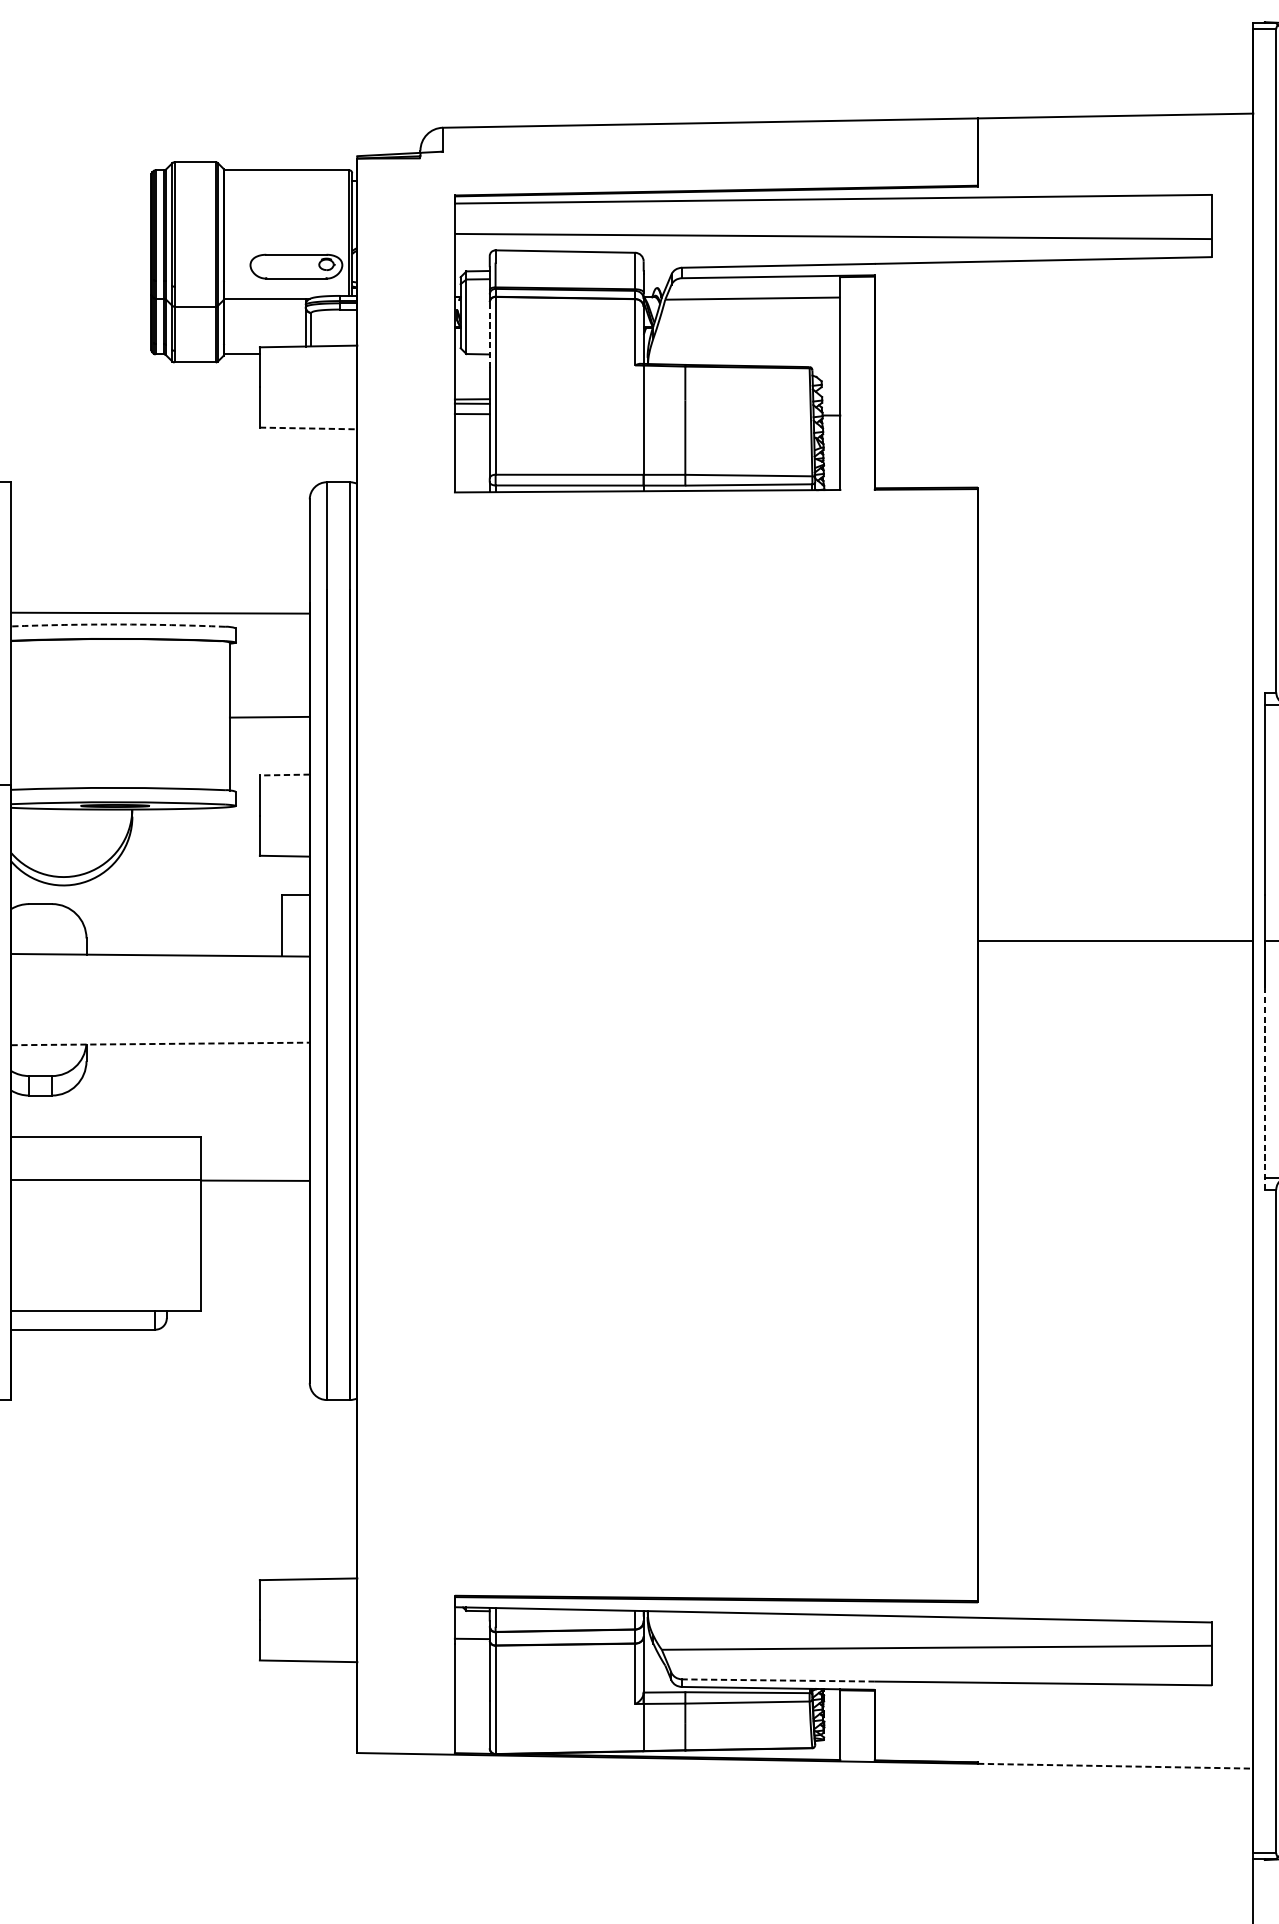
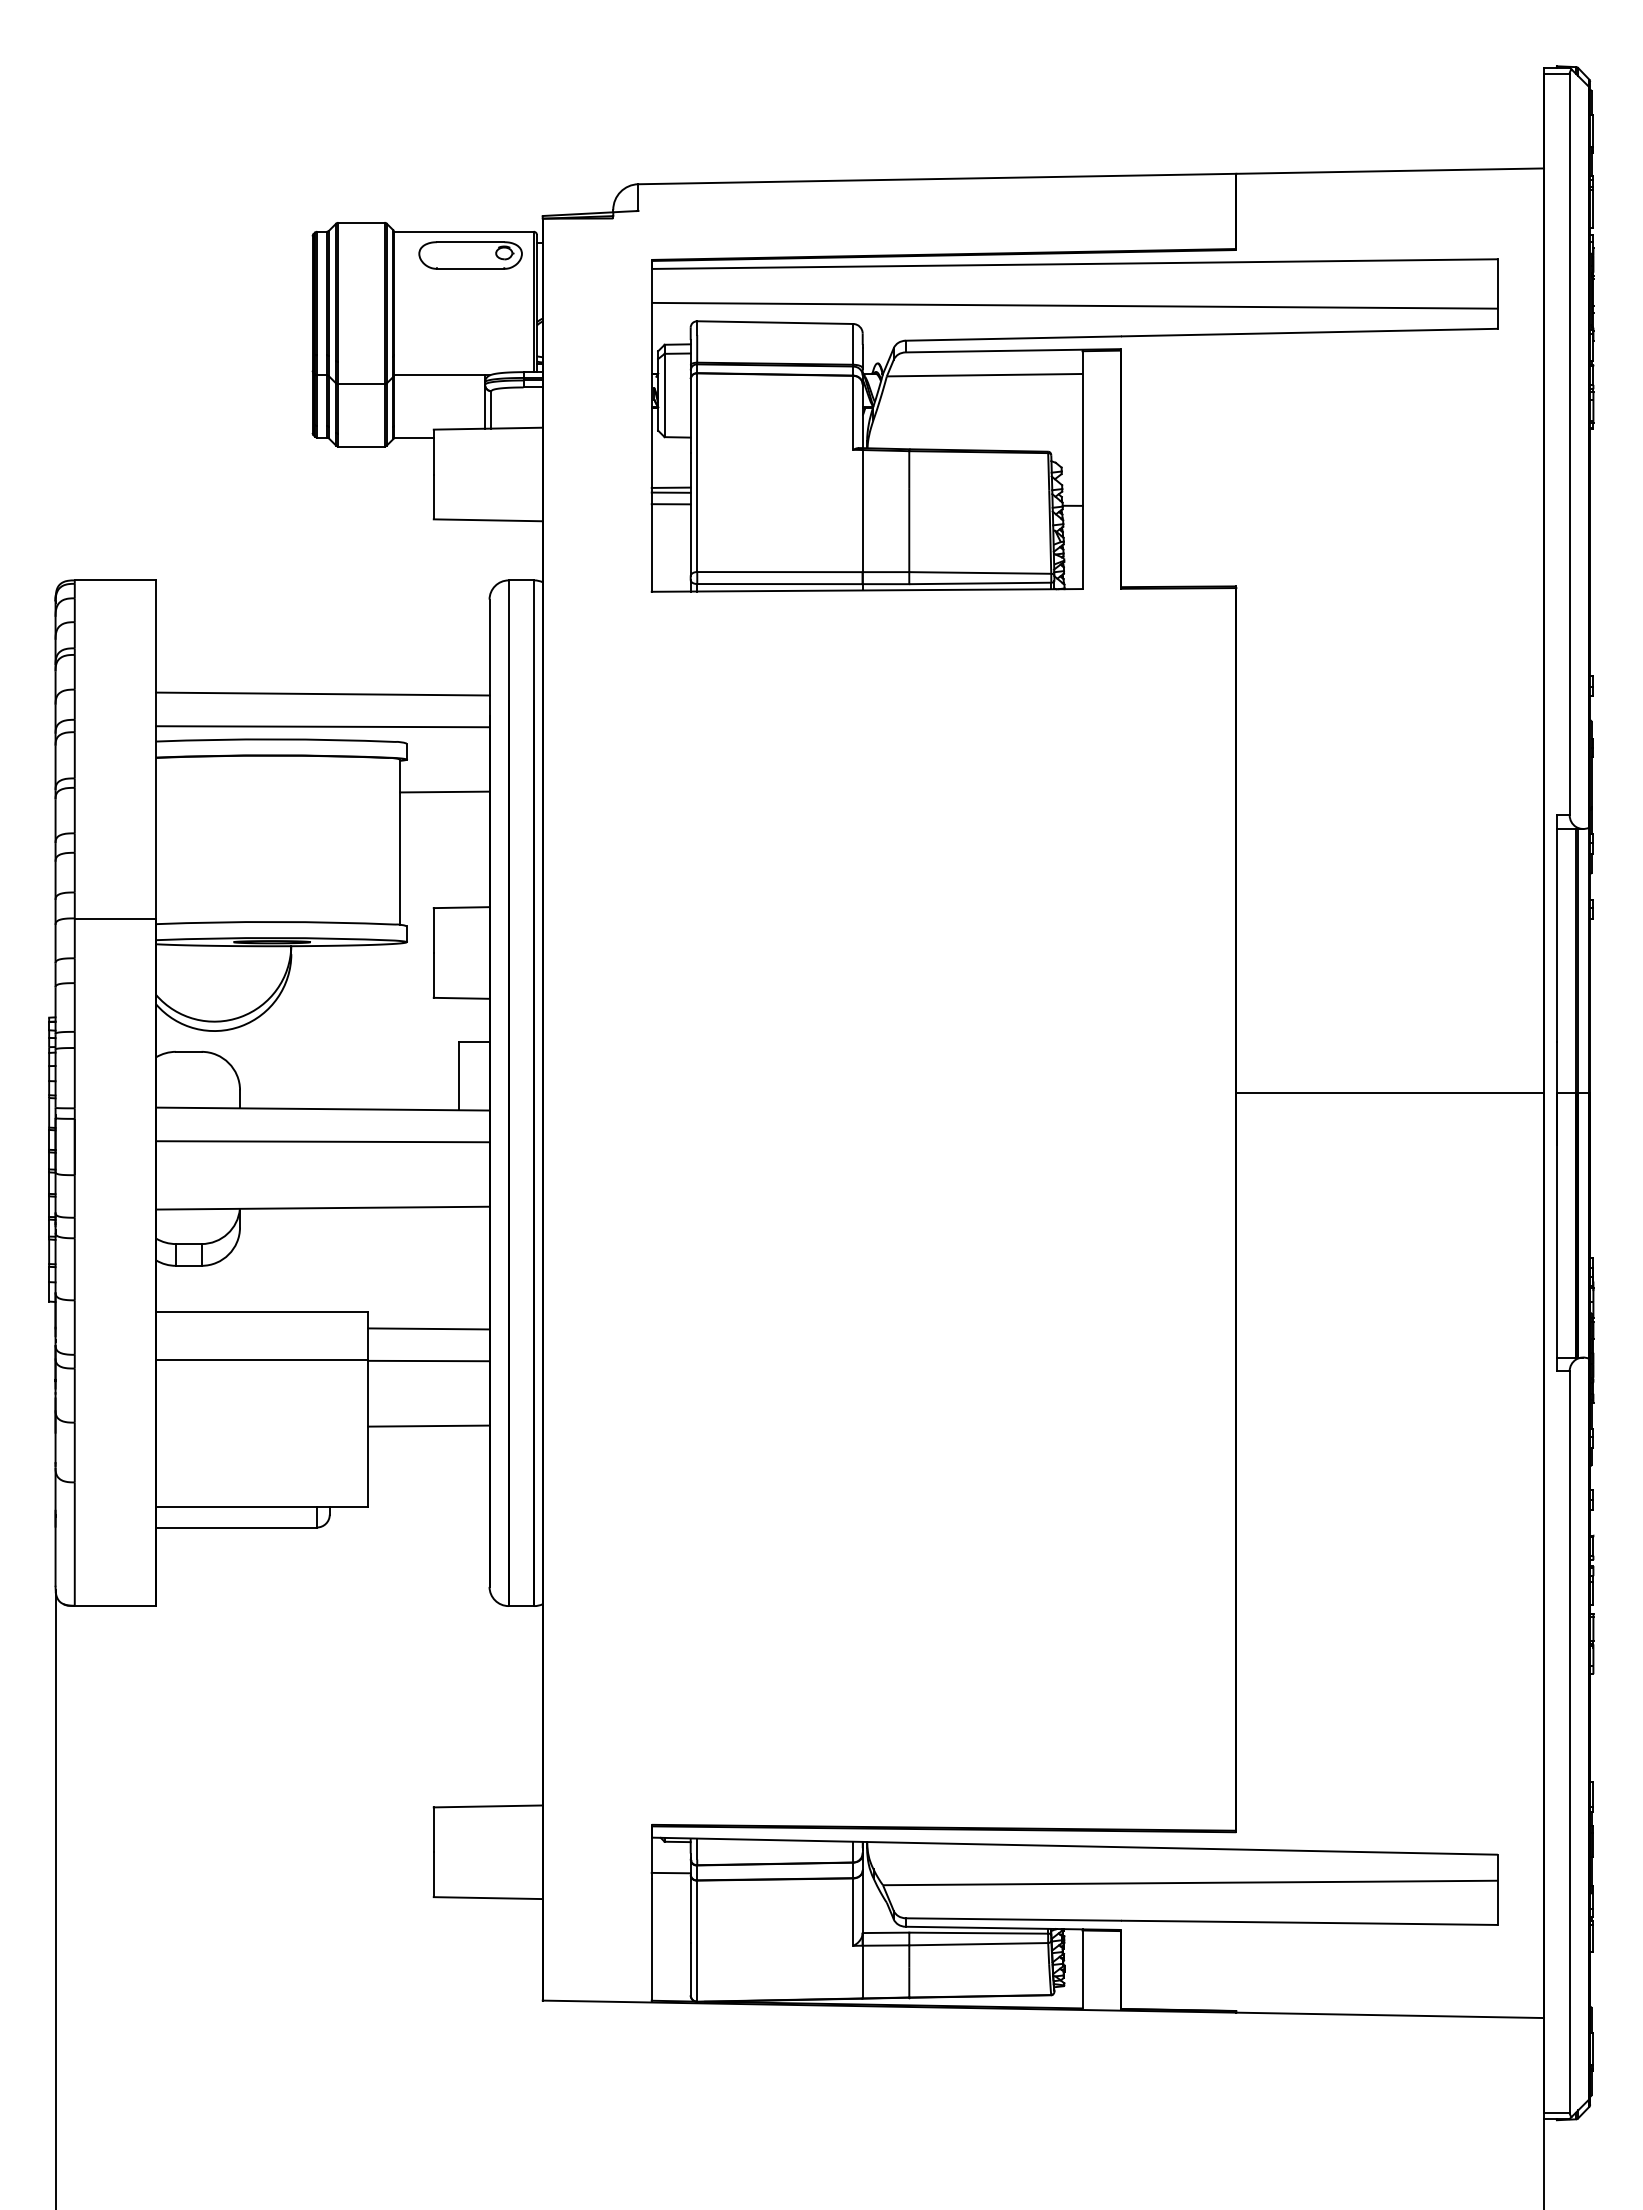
part: (296, 266) -> (470, 255), moved
line: (489, 334) -> (690, 415), dashed -> solid
line: (308, 428) -> (488, 520), dashed -> solid
line: (160, 583) -> (322, 693), added
arc: (118, 624) -> (275, 739), dashed -> solid
line: (269, 716) -> (444, 791), moved
line: (284, 774) -> (461, 907), dashed -> solid
line: (160, 984) -> (322, 1141), added
line: (160, 1044) -> (322, 1208), dashed -> solid
line: (1264, 1088) -> (1556, 1258), dashed -> solid
line: (255, 1151) -> (428, 1328), added
line: (255, 1238) -> (428, 1425), added
line: (778, 1680) -> (1013, 1919), dashed -> solid
line: (1115, 1766) -> (1390, 2015), dashed -> solid

